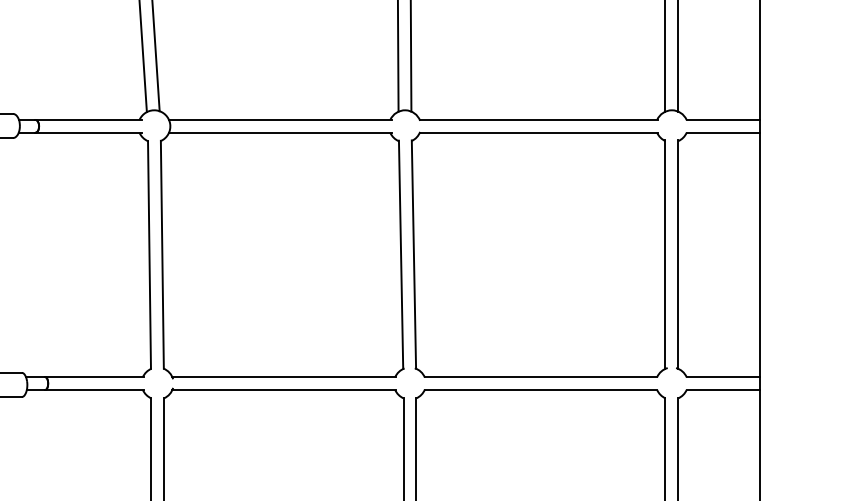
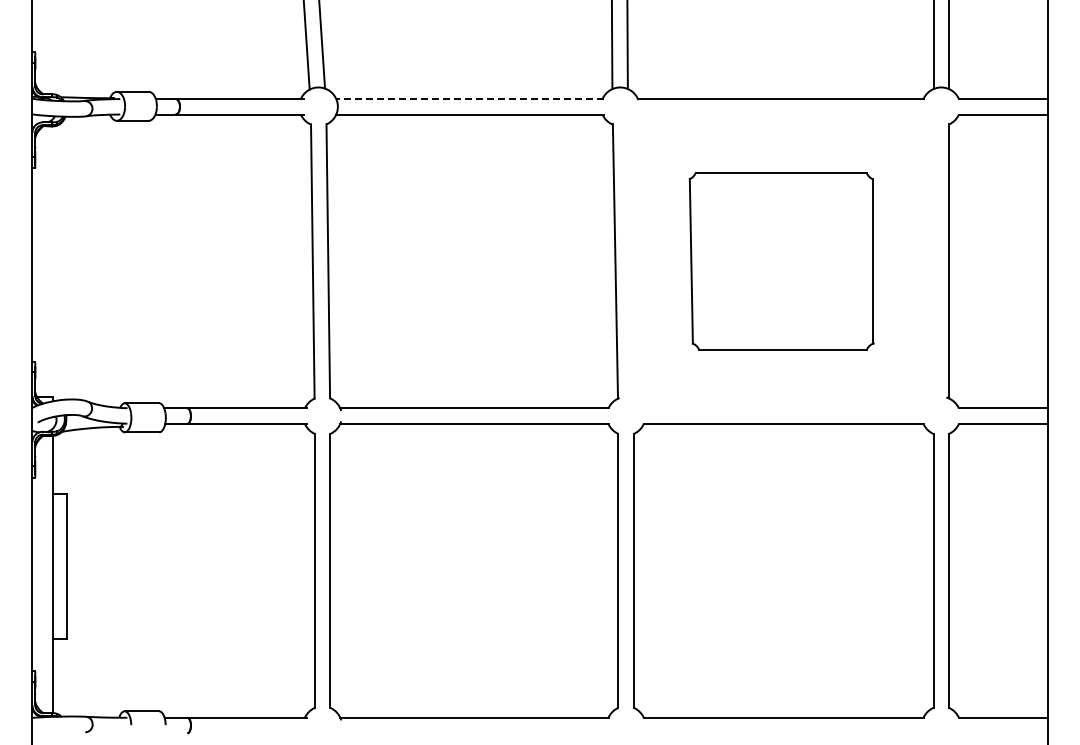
line: (280, 120) -> (470, 99), solid -> dashed
part: (539, 254) -> (781, 261), size x0.6

